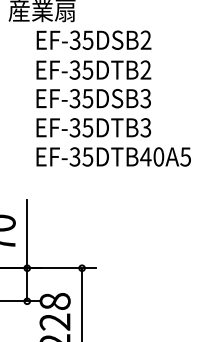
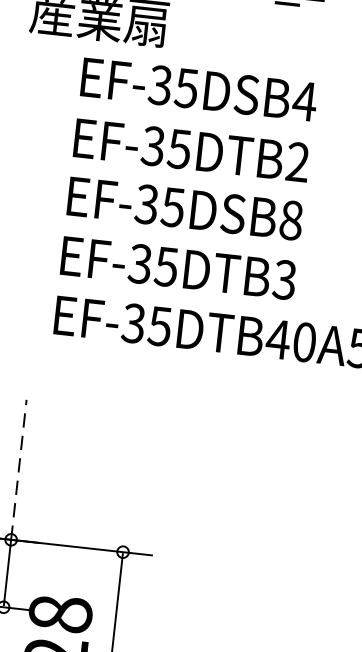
text: (145, 39) -> (303, 99), EF-35DSB2 -> EF-35DSB4
text: (145, 98) -> (290, 220), EF-35DSB3 -> EF-35DSB8
line: (27, 233) -> (19, 468), solid -> dashed

